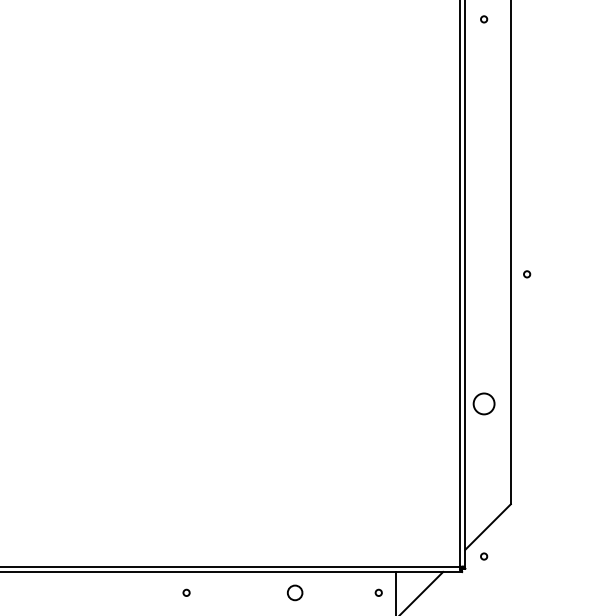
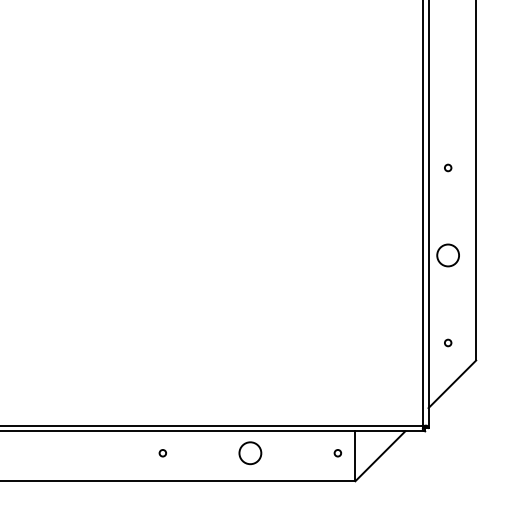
circle: (527, 274) -> (448, 168), moved
circle: (484, 556) -> (448, 342), moved
circle: (186, 592) -> (162, 452), moved
circle: (294, 592) -> (249, 452), size x1.43

